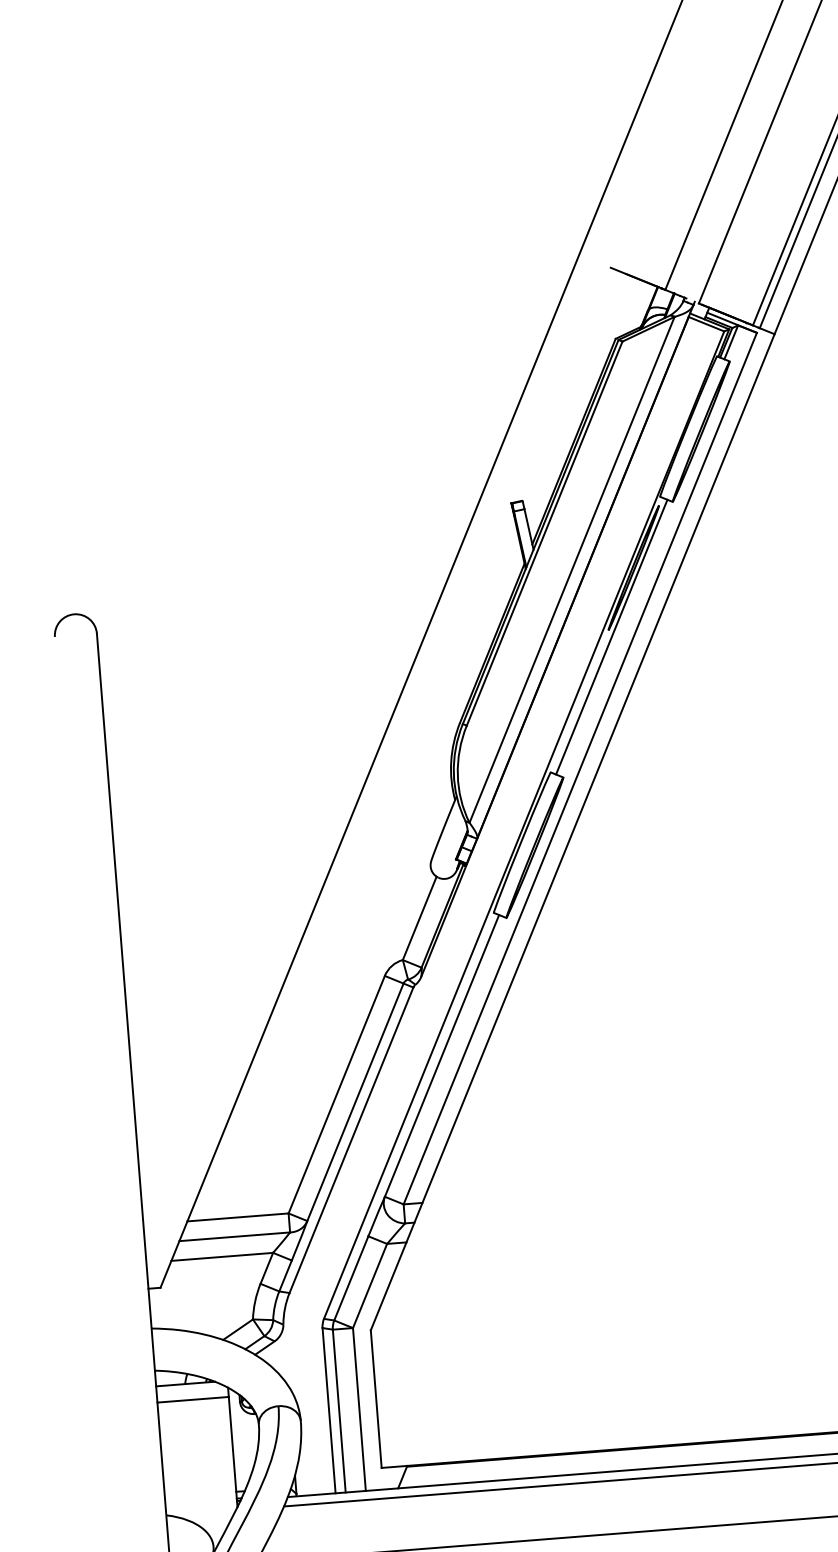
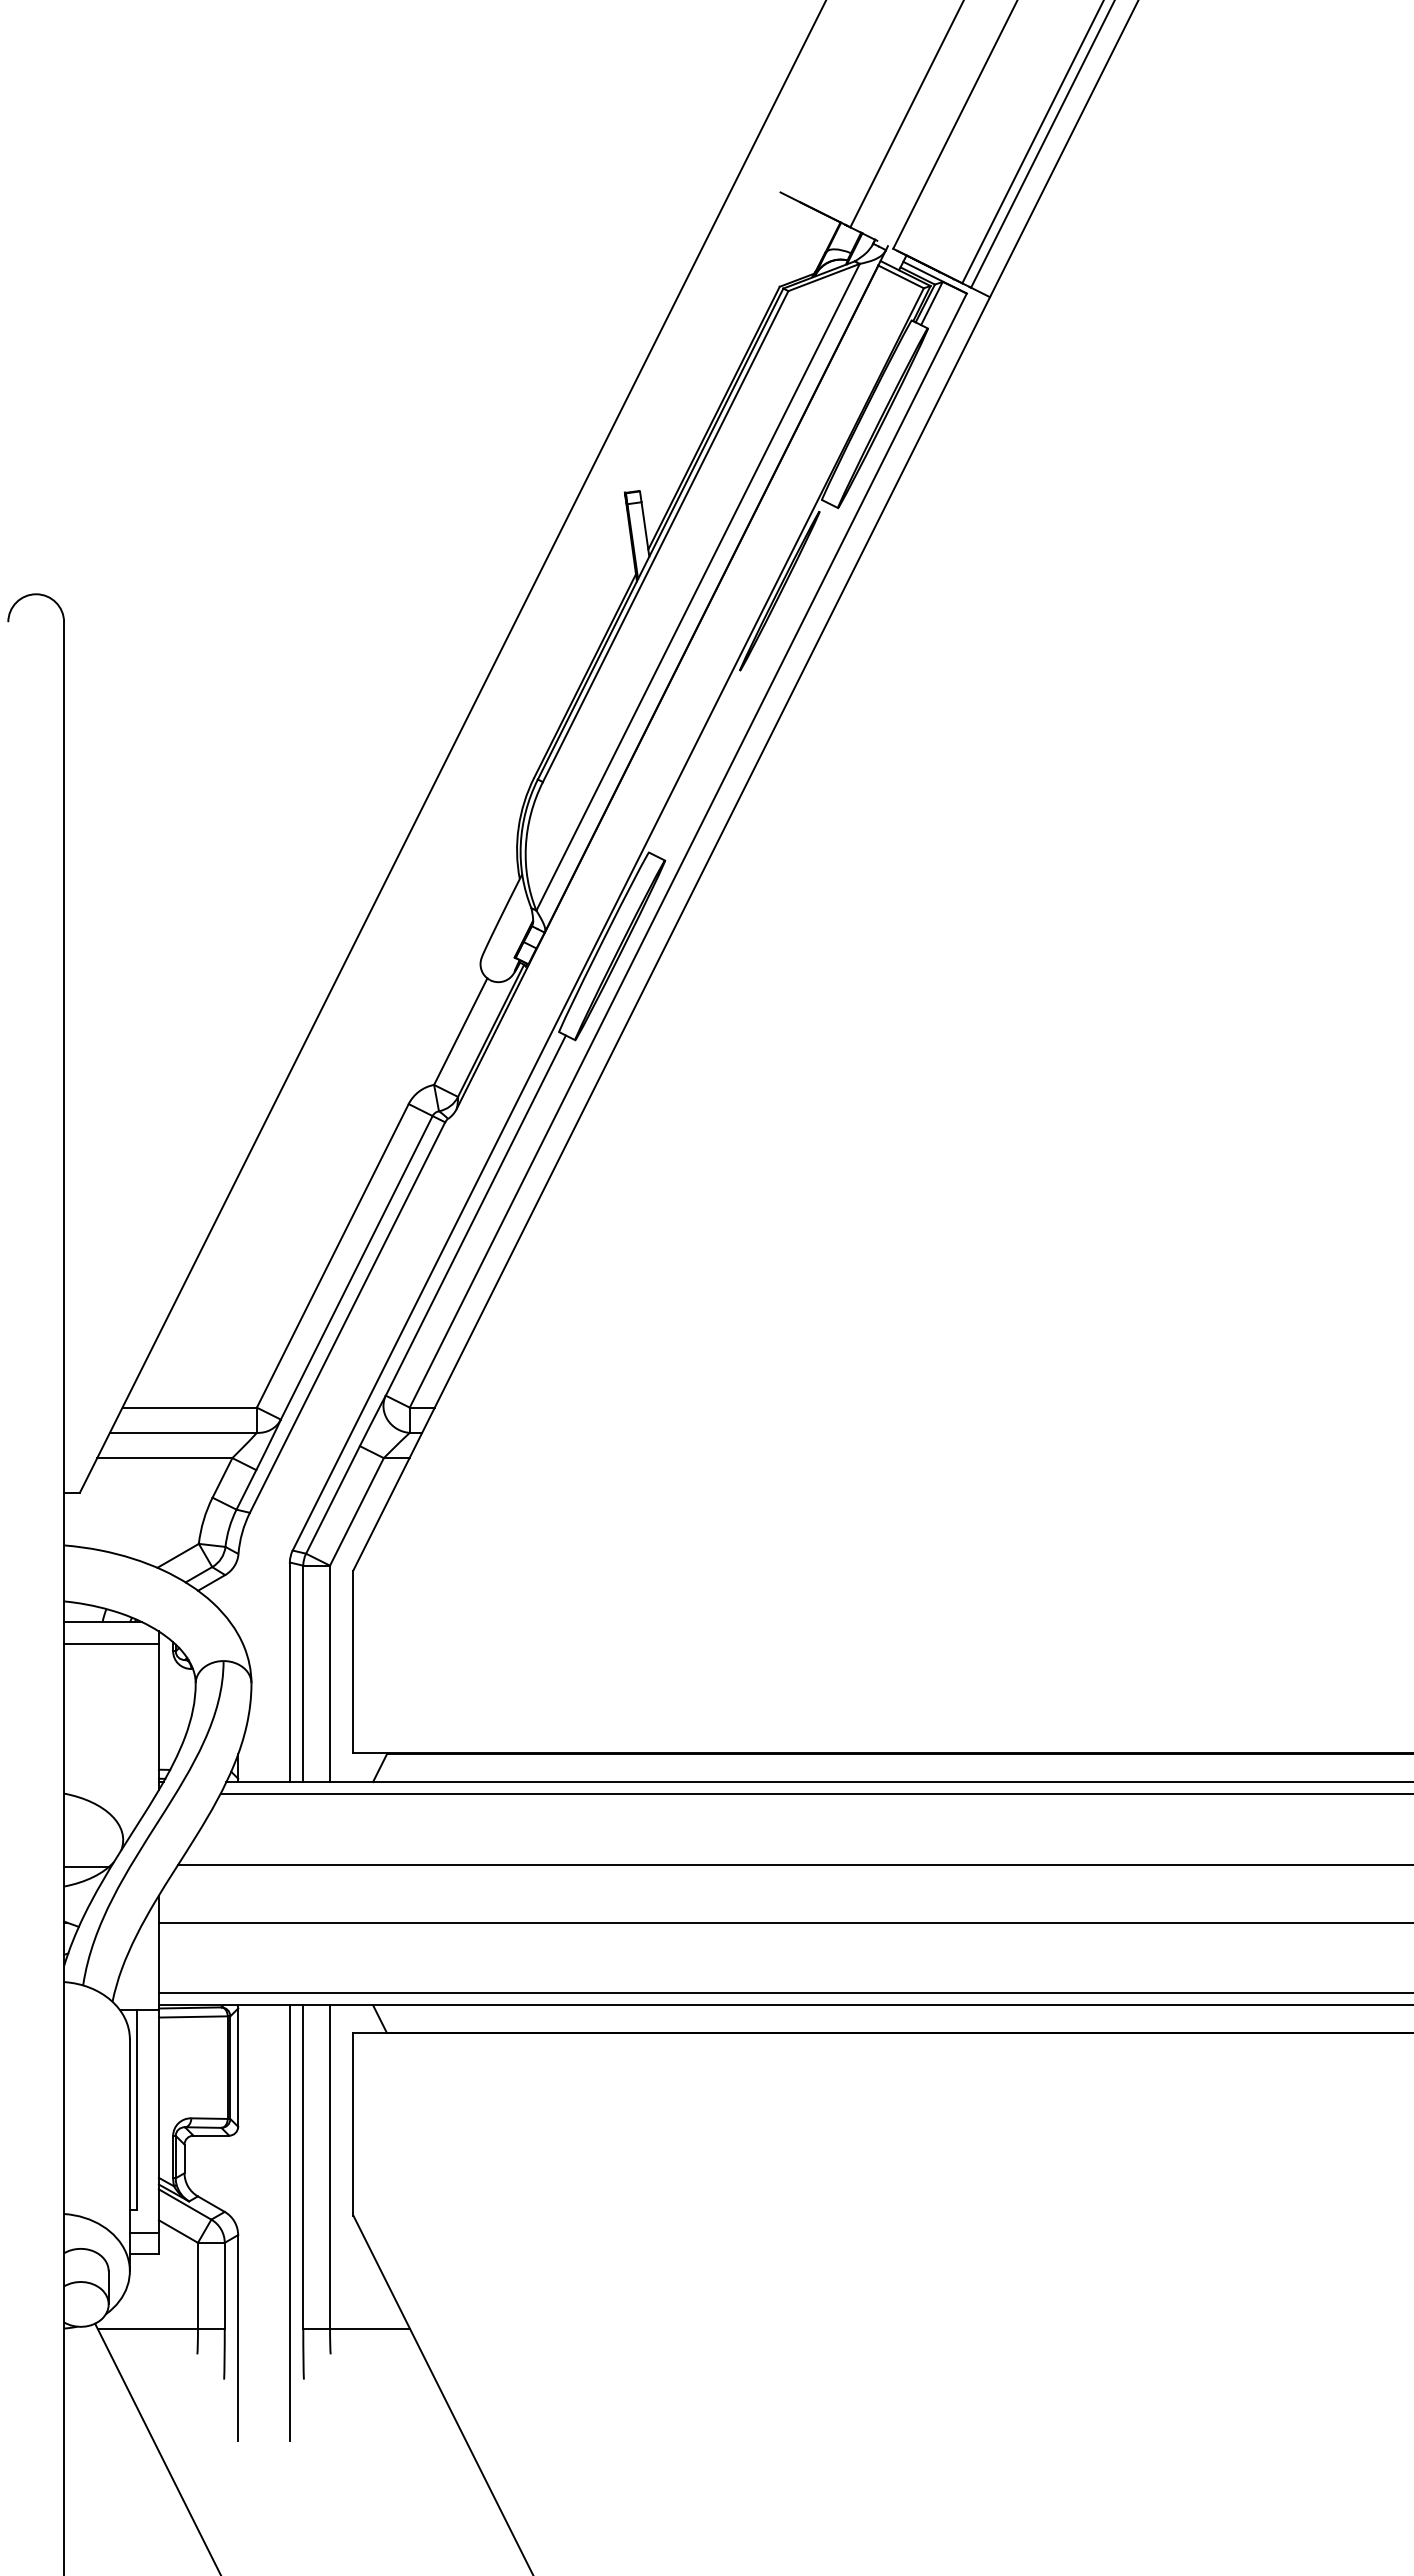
line: (611, 636) -> (743, 679), removed

